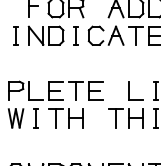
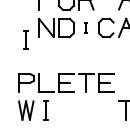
part: (15, 35) -> (25, 39), moved
part: (75, 35) -> (85, 27), size x0.6
part: (65, 118) -> (75, 110), removed

